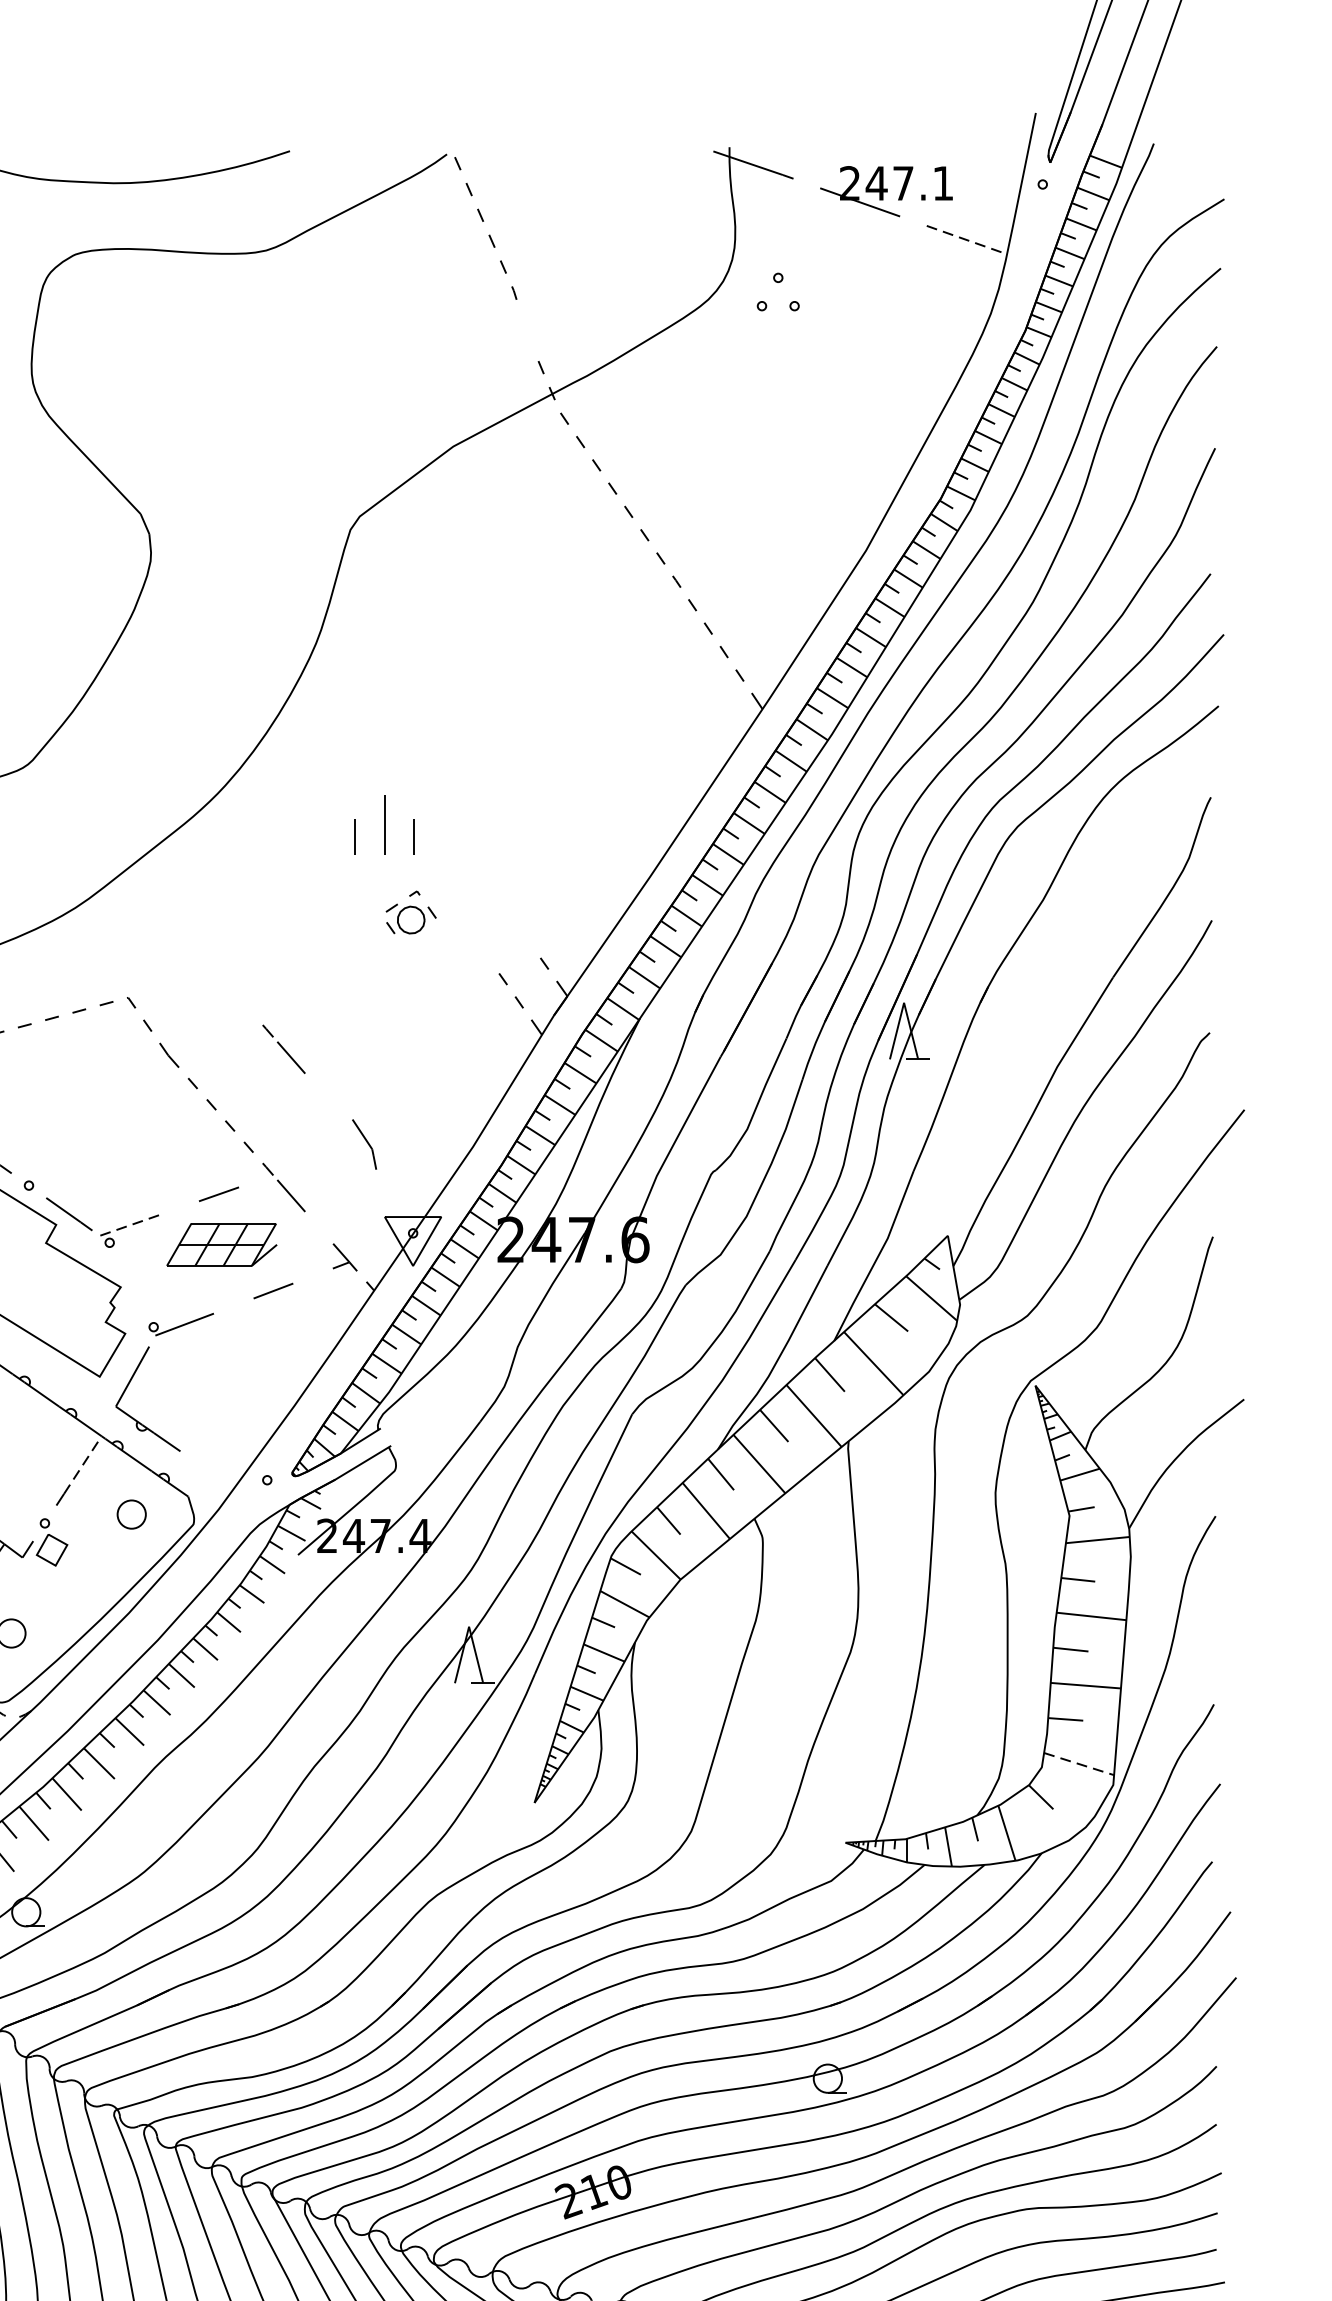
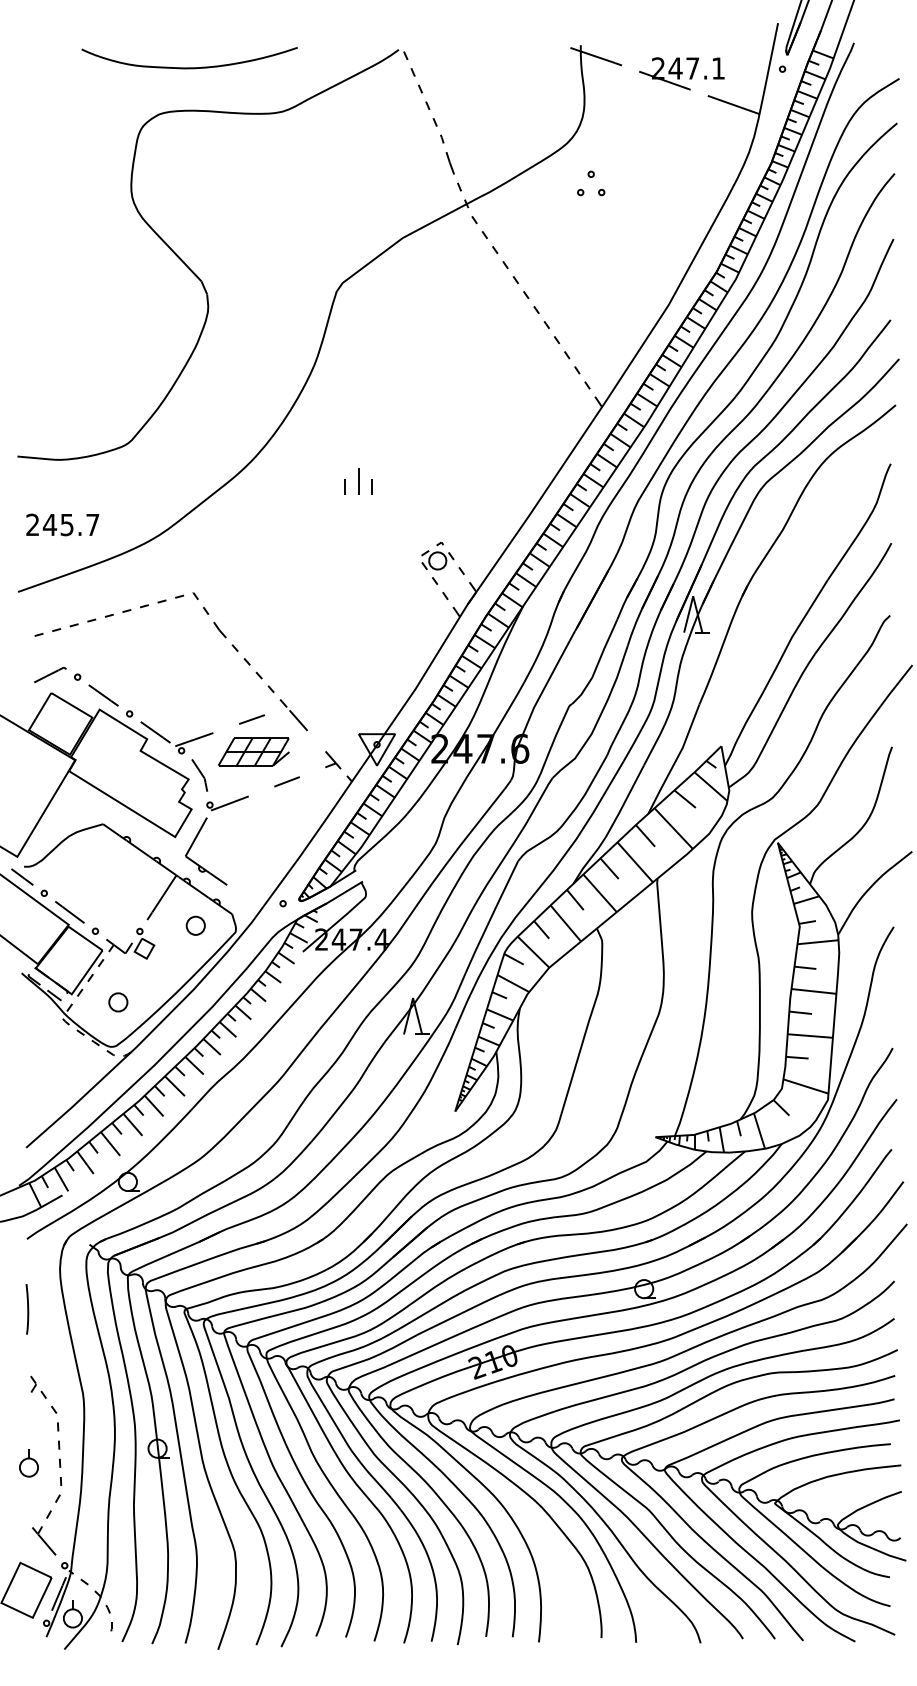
line: (968, 240) -> (734, 105), dashed -> solid
part: (778, 292) -> (591, 183), moved
line: (525, 330) -> (449, 163), added
part: (384, 824) -> (358, 481), size x0.71
part: (410, 913) -> (437, 556), moved
line: (283, 1049) -> (293, 626), removed
part: (364, 1144) -> (199, 775), moved
line: (128, 1225) -> (193, 739), dashed -> solid
line: (83, 1464) -> (164, 893), dashed -> solid
line: (1078, 1764) -> (805, 1086), dashed -> solid

